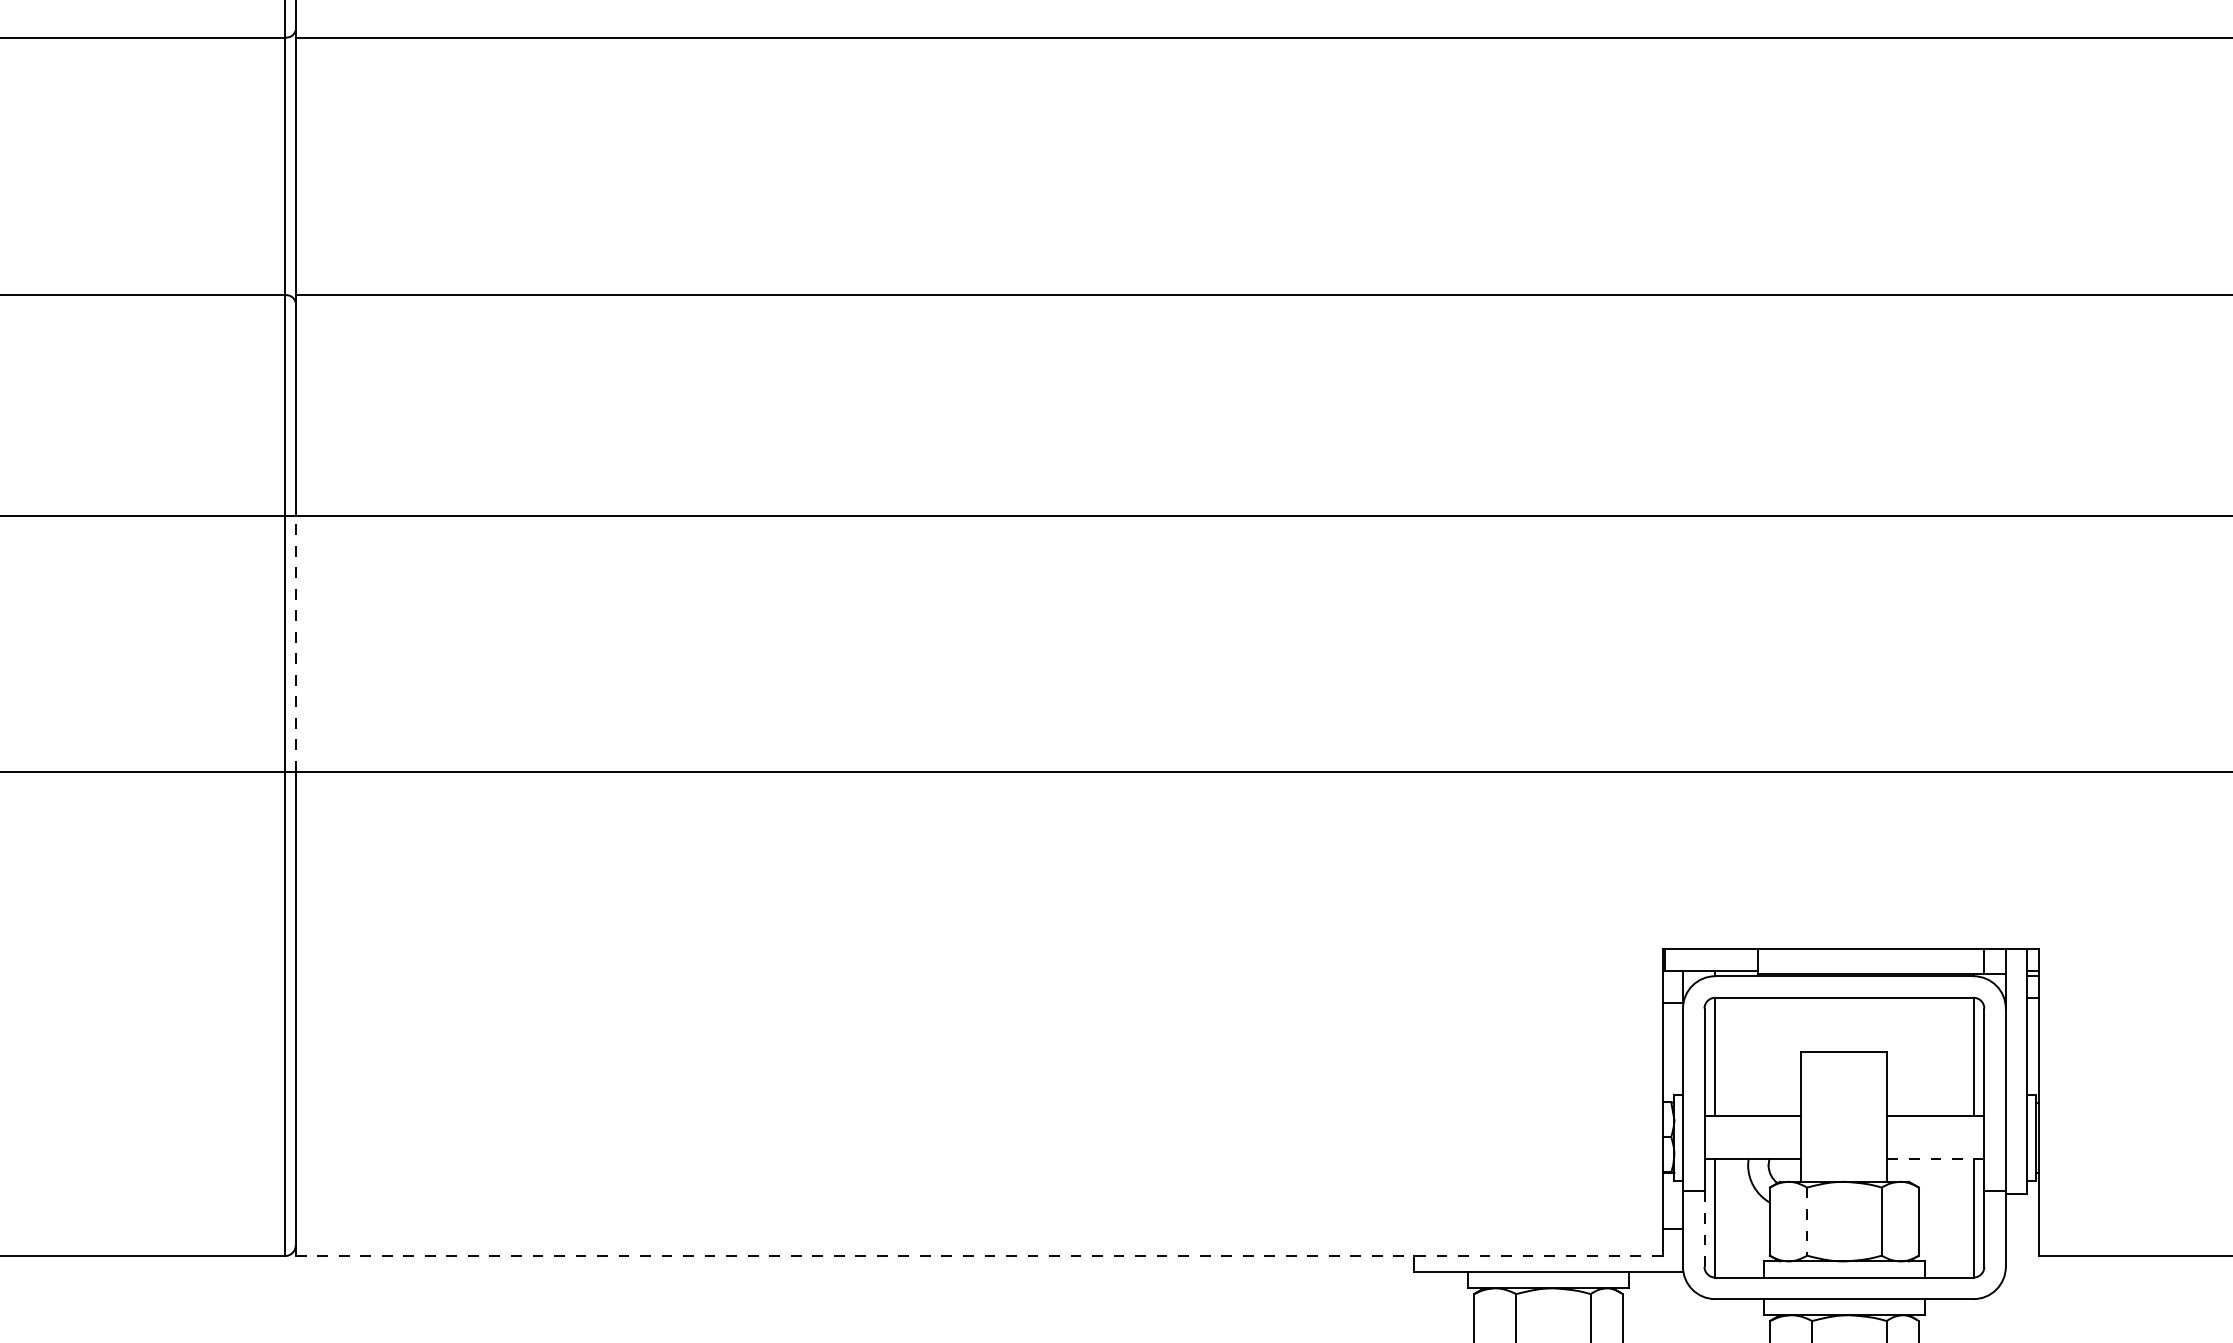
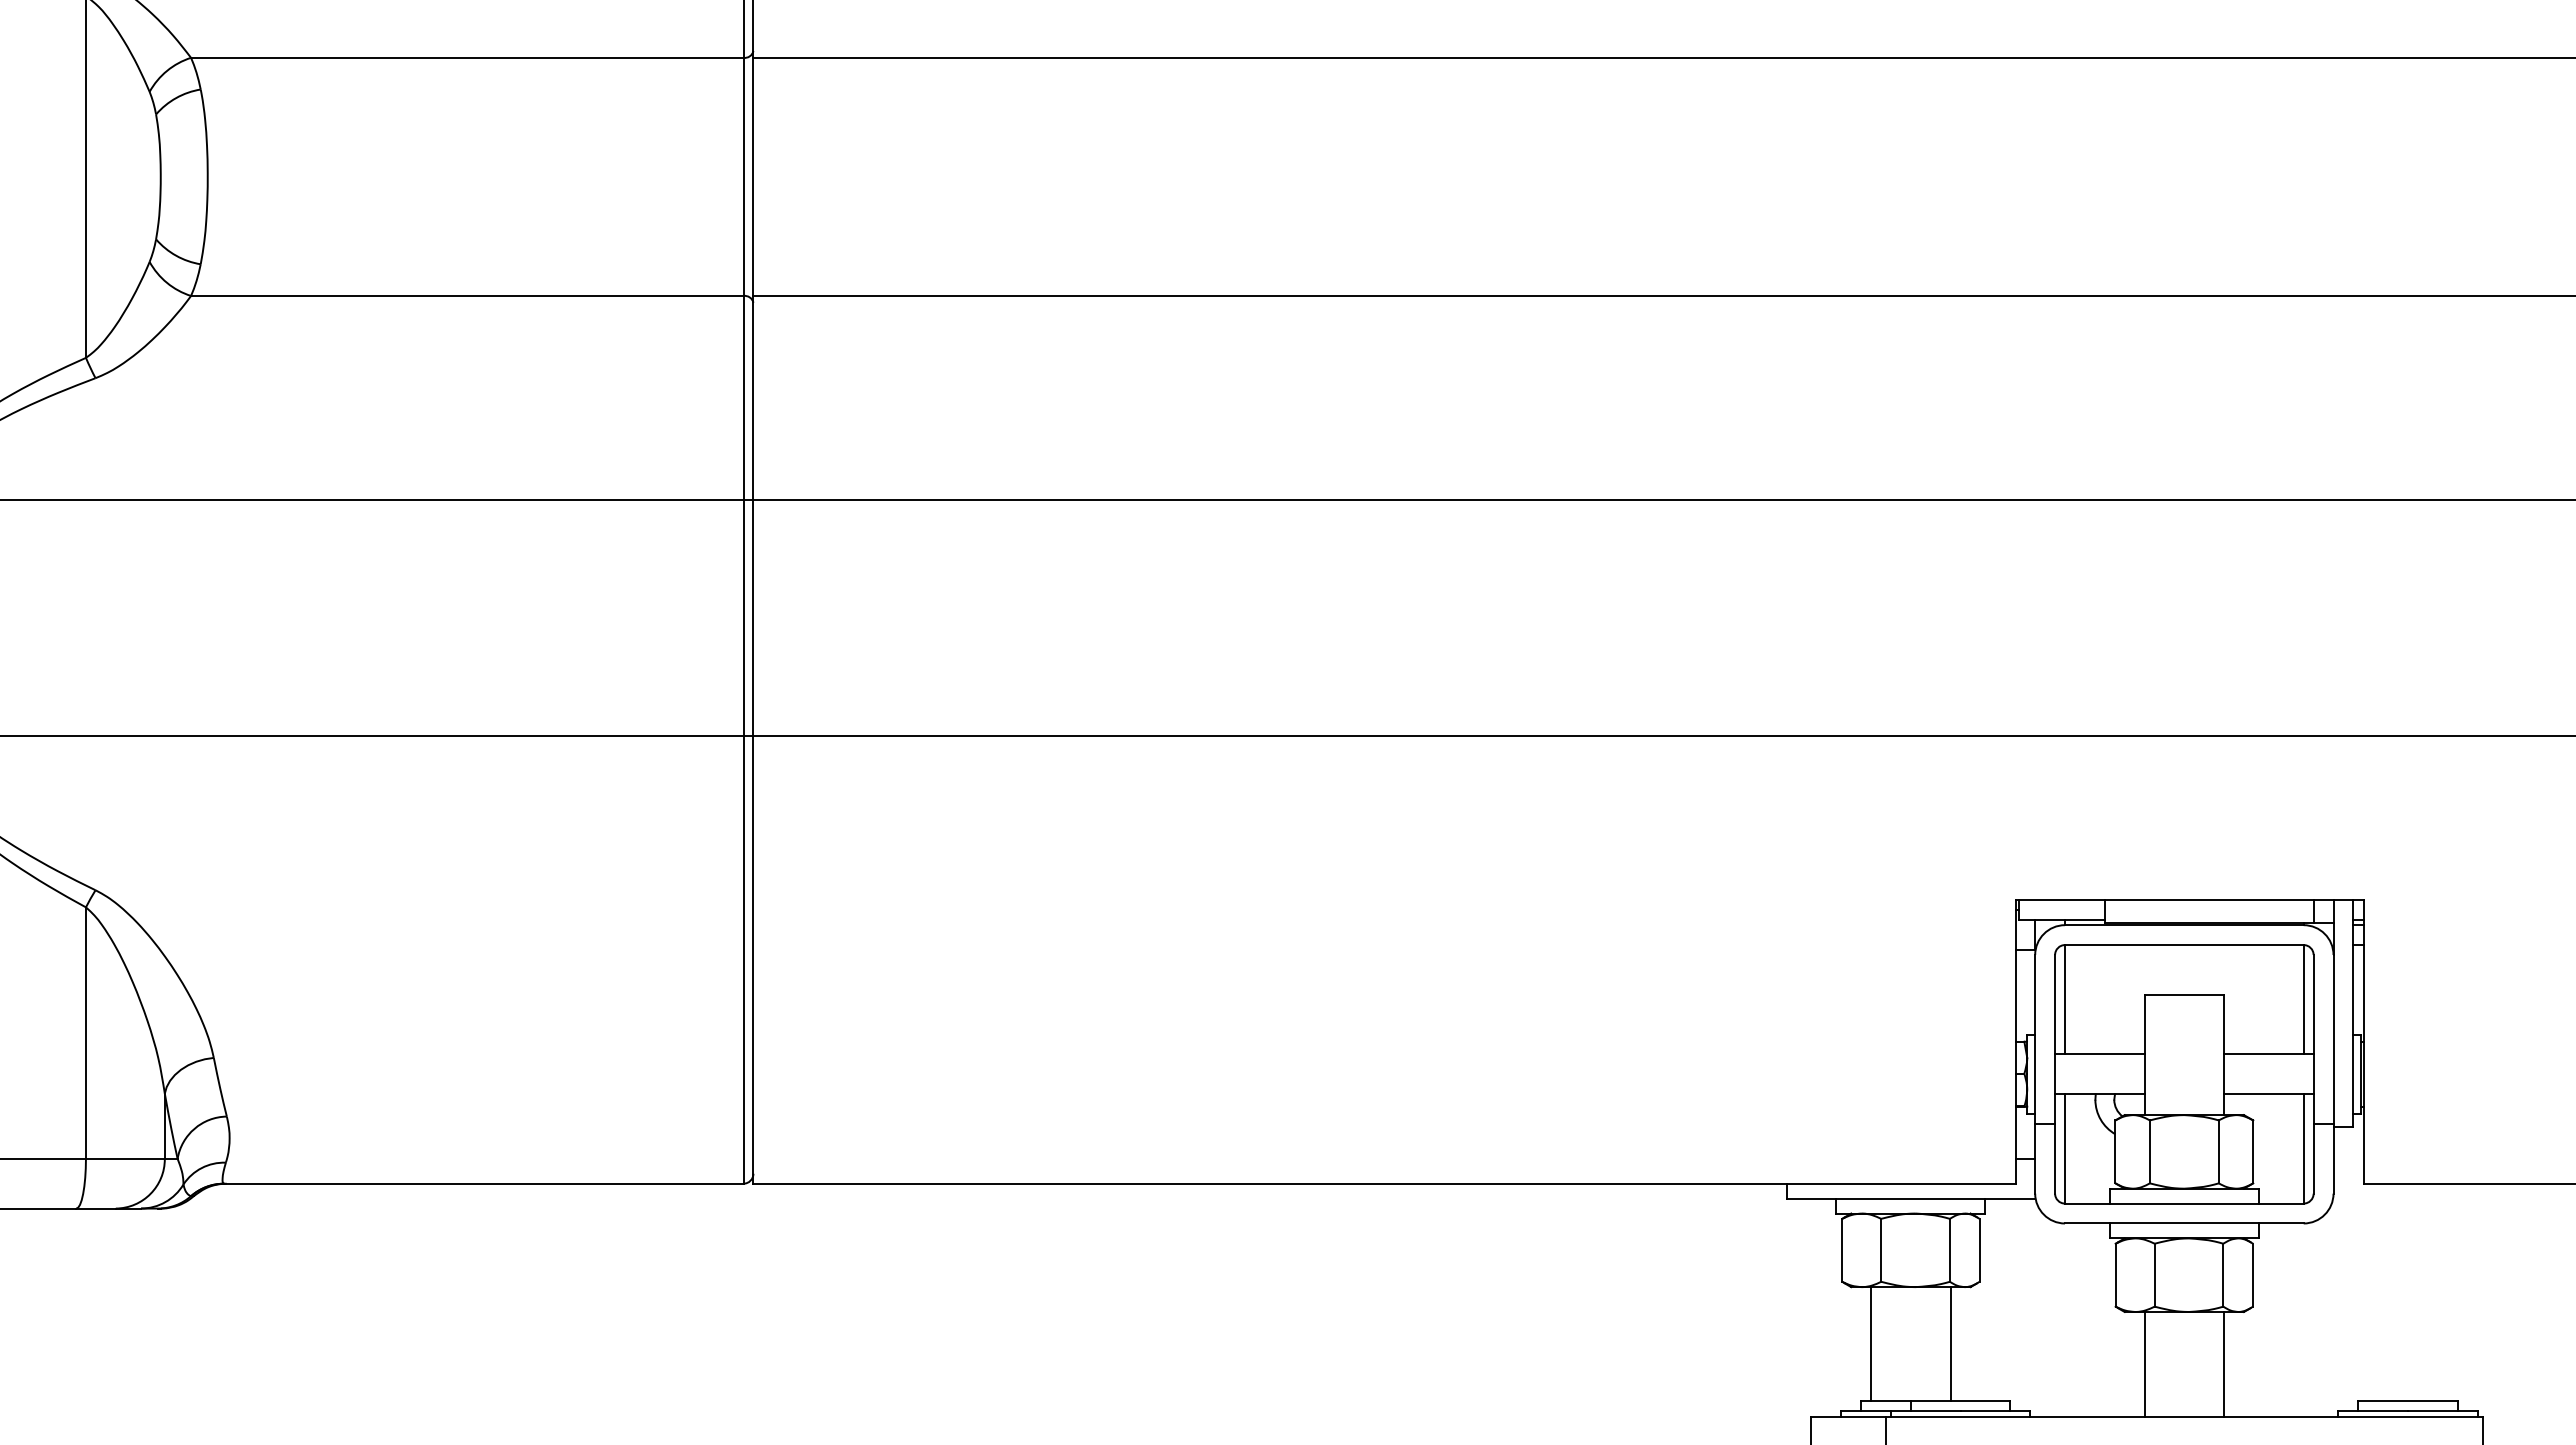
line: (295, 643) -> (753, 617), dashed -> solid
line: (1935, 1159) -> (2268, 1094), dashed -> solid
line: (1806, 1222) -> (2149, 1152), dashed -> solid
line: (1704, 1228) -> (2055, 1158), dashed -> solid
line: (978, 1255) -> (1384, 1183), dashed -> solid

